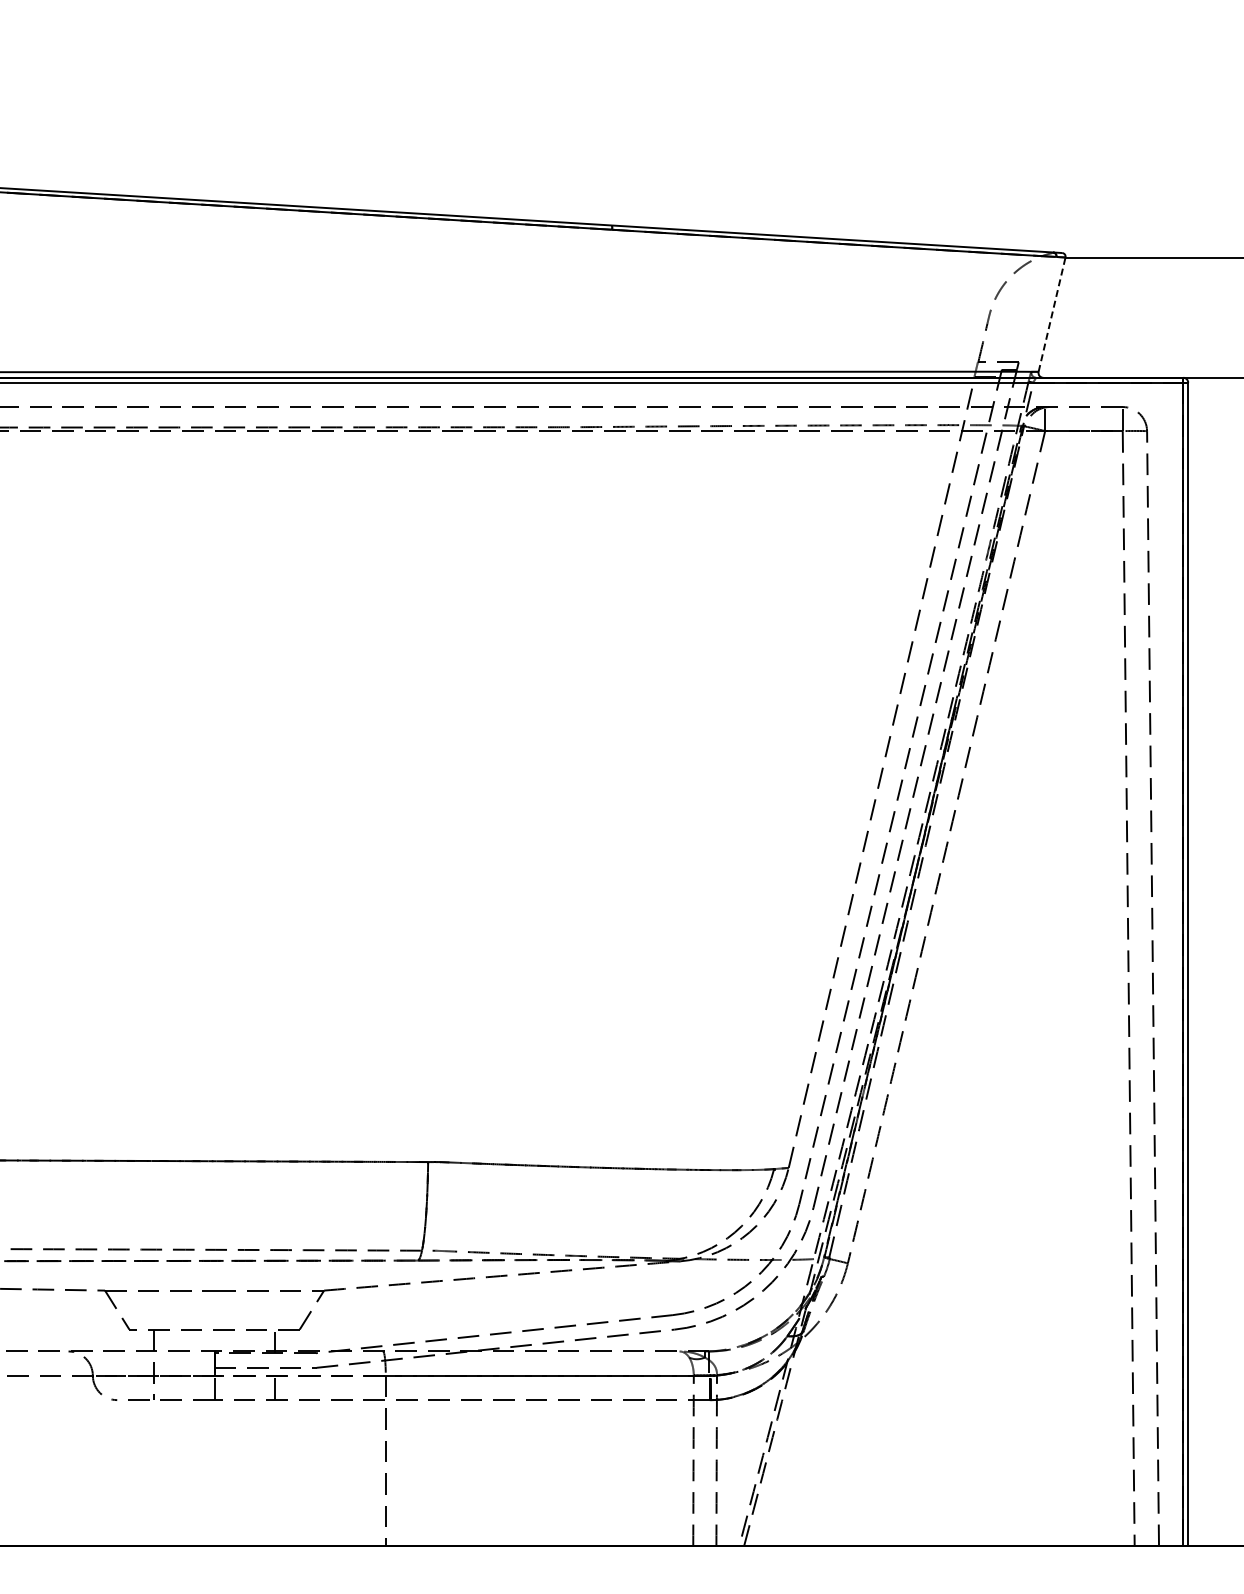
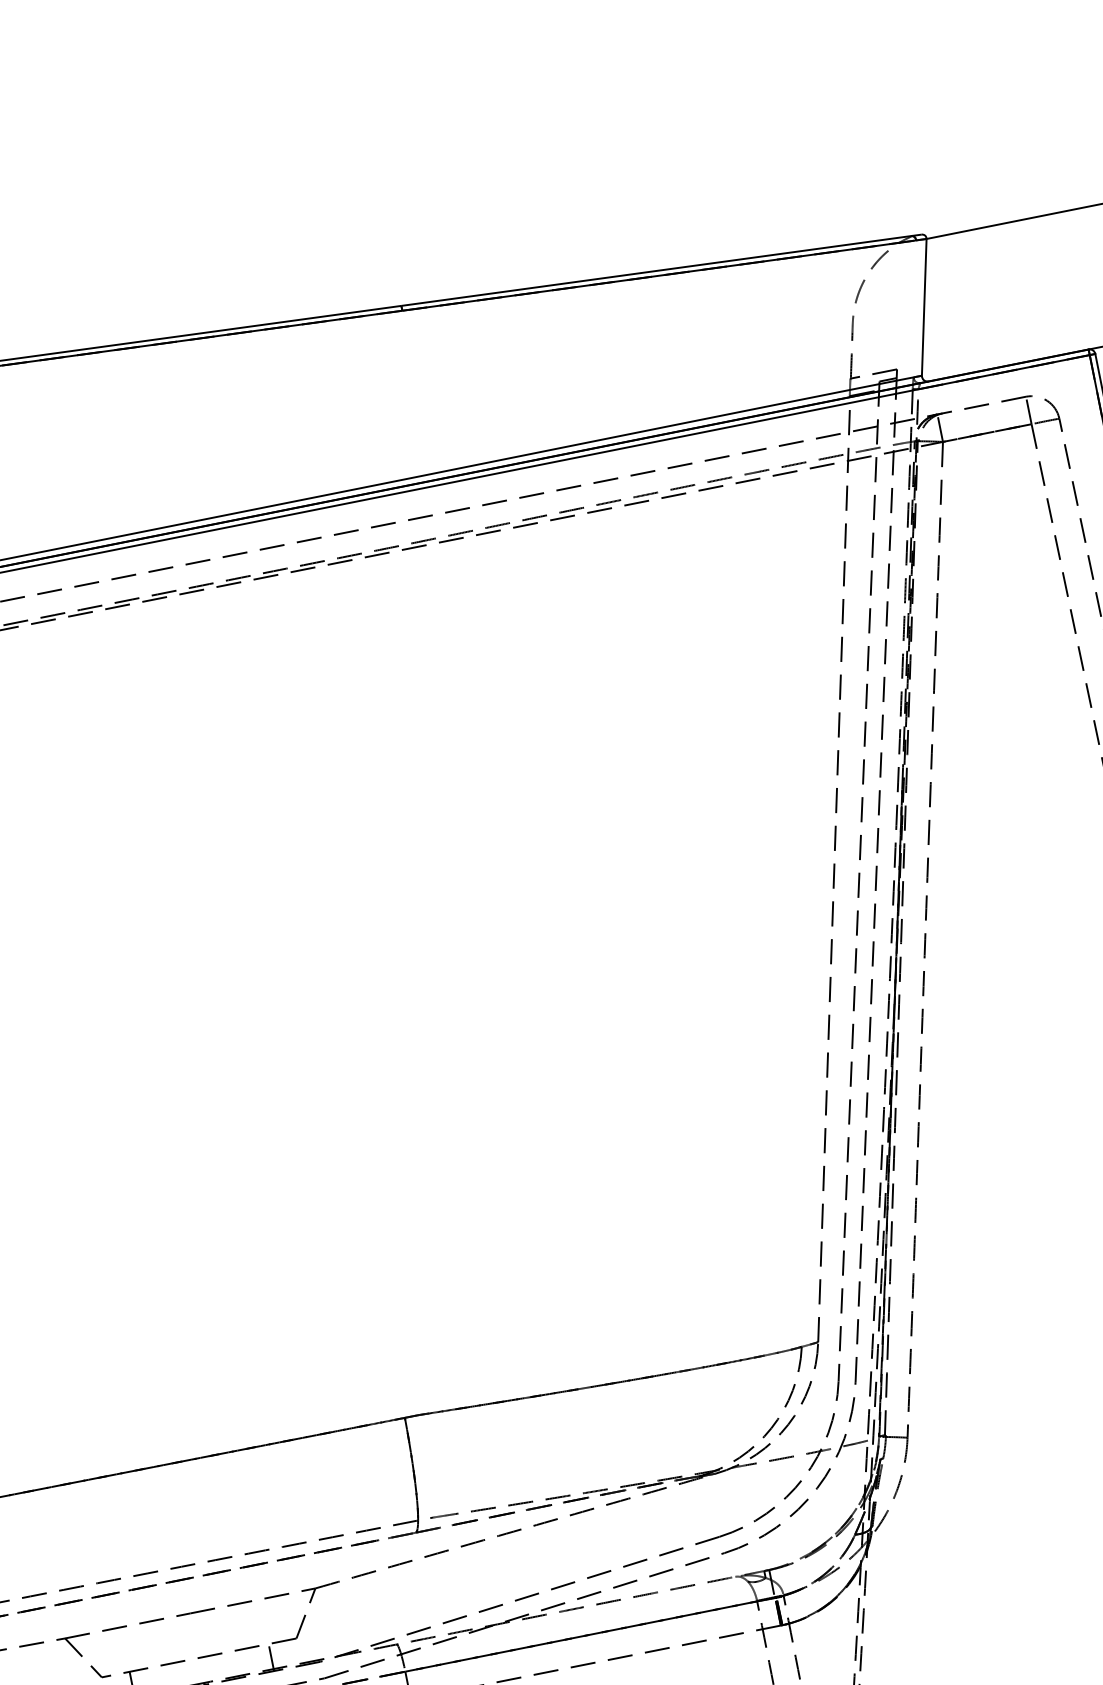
line: (1052, 314) -> (924, 307), dashed -> solid

